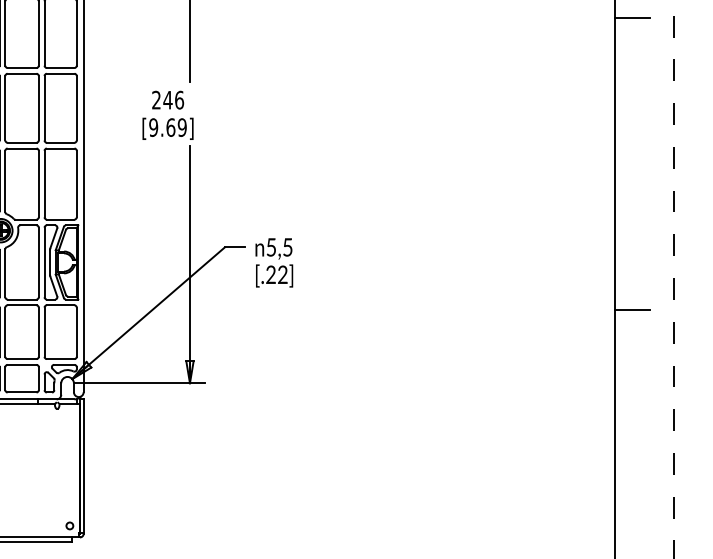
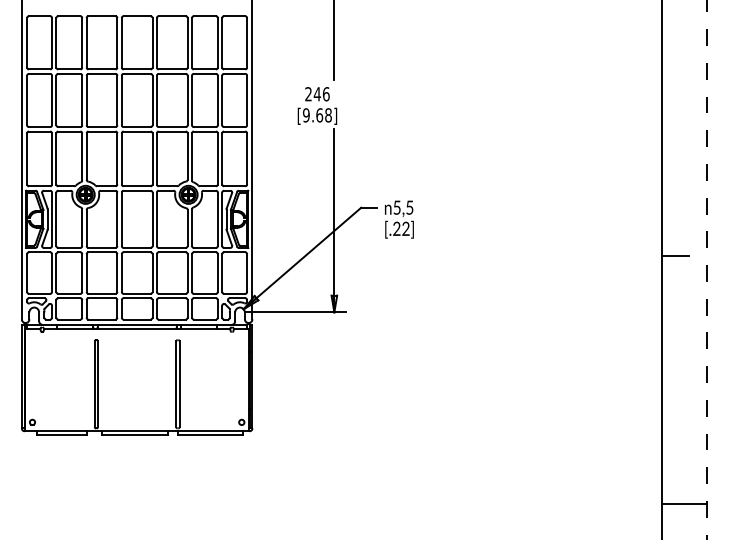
line: (632, 17) -> (675, 30), removed
text: (182, 127) -> (328, 115), [9.69] -> [9.68]

